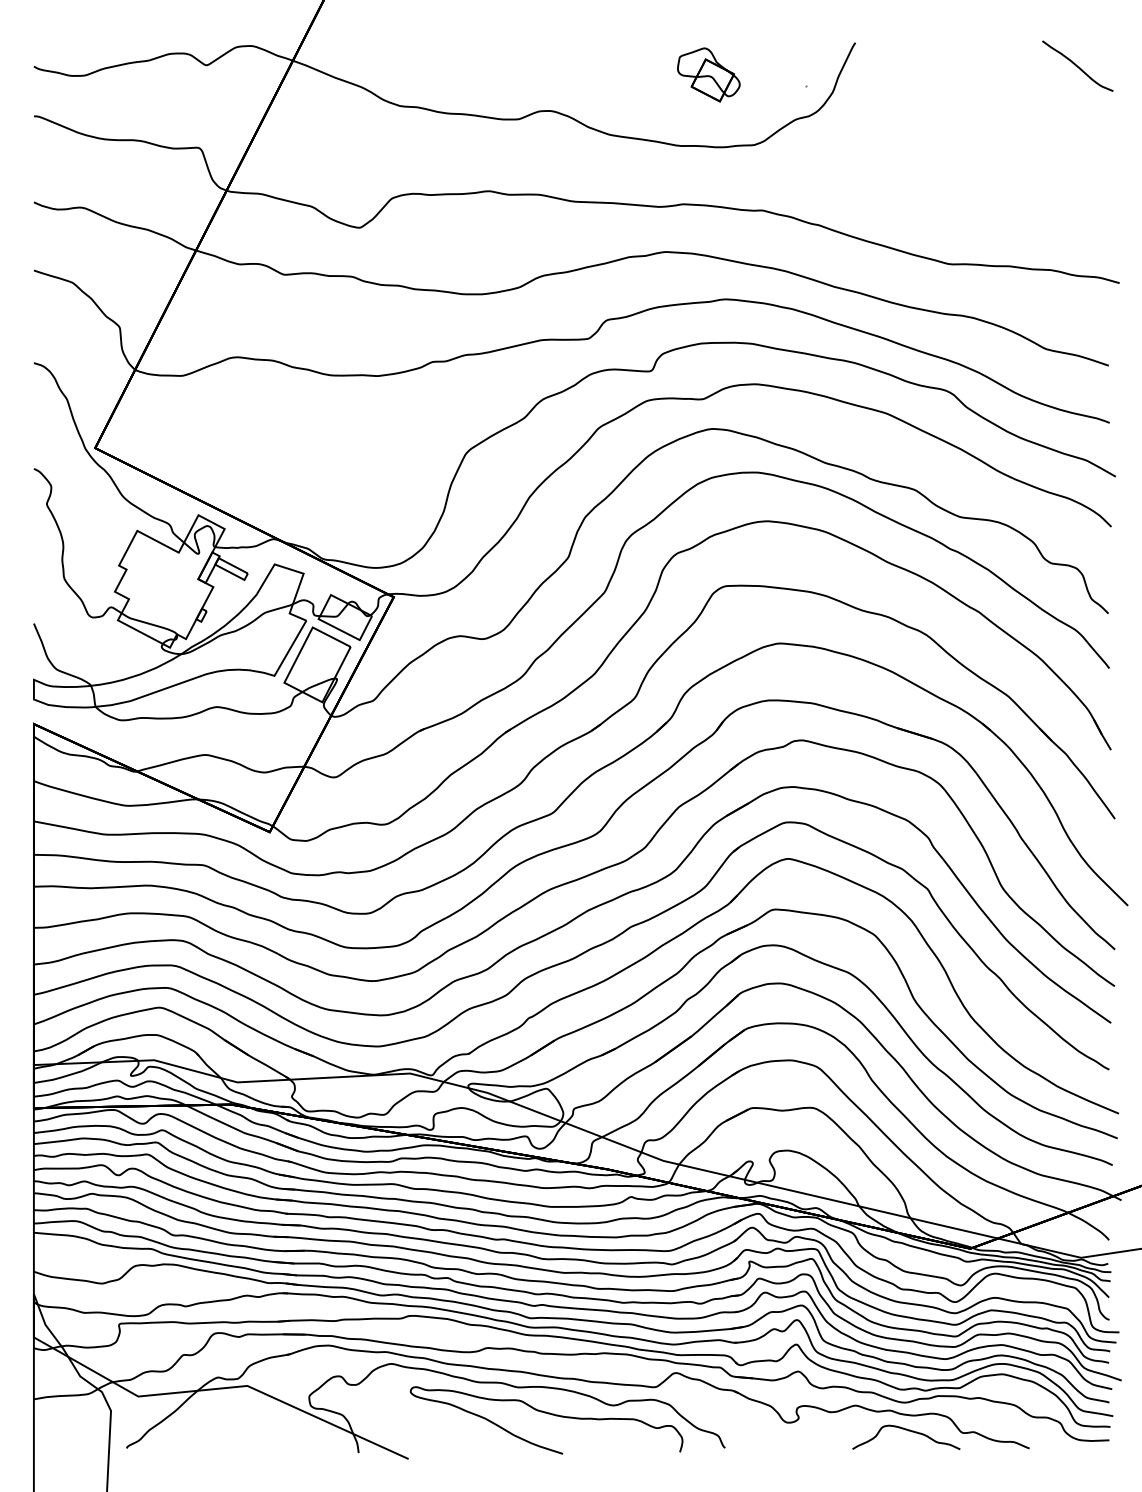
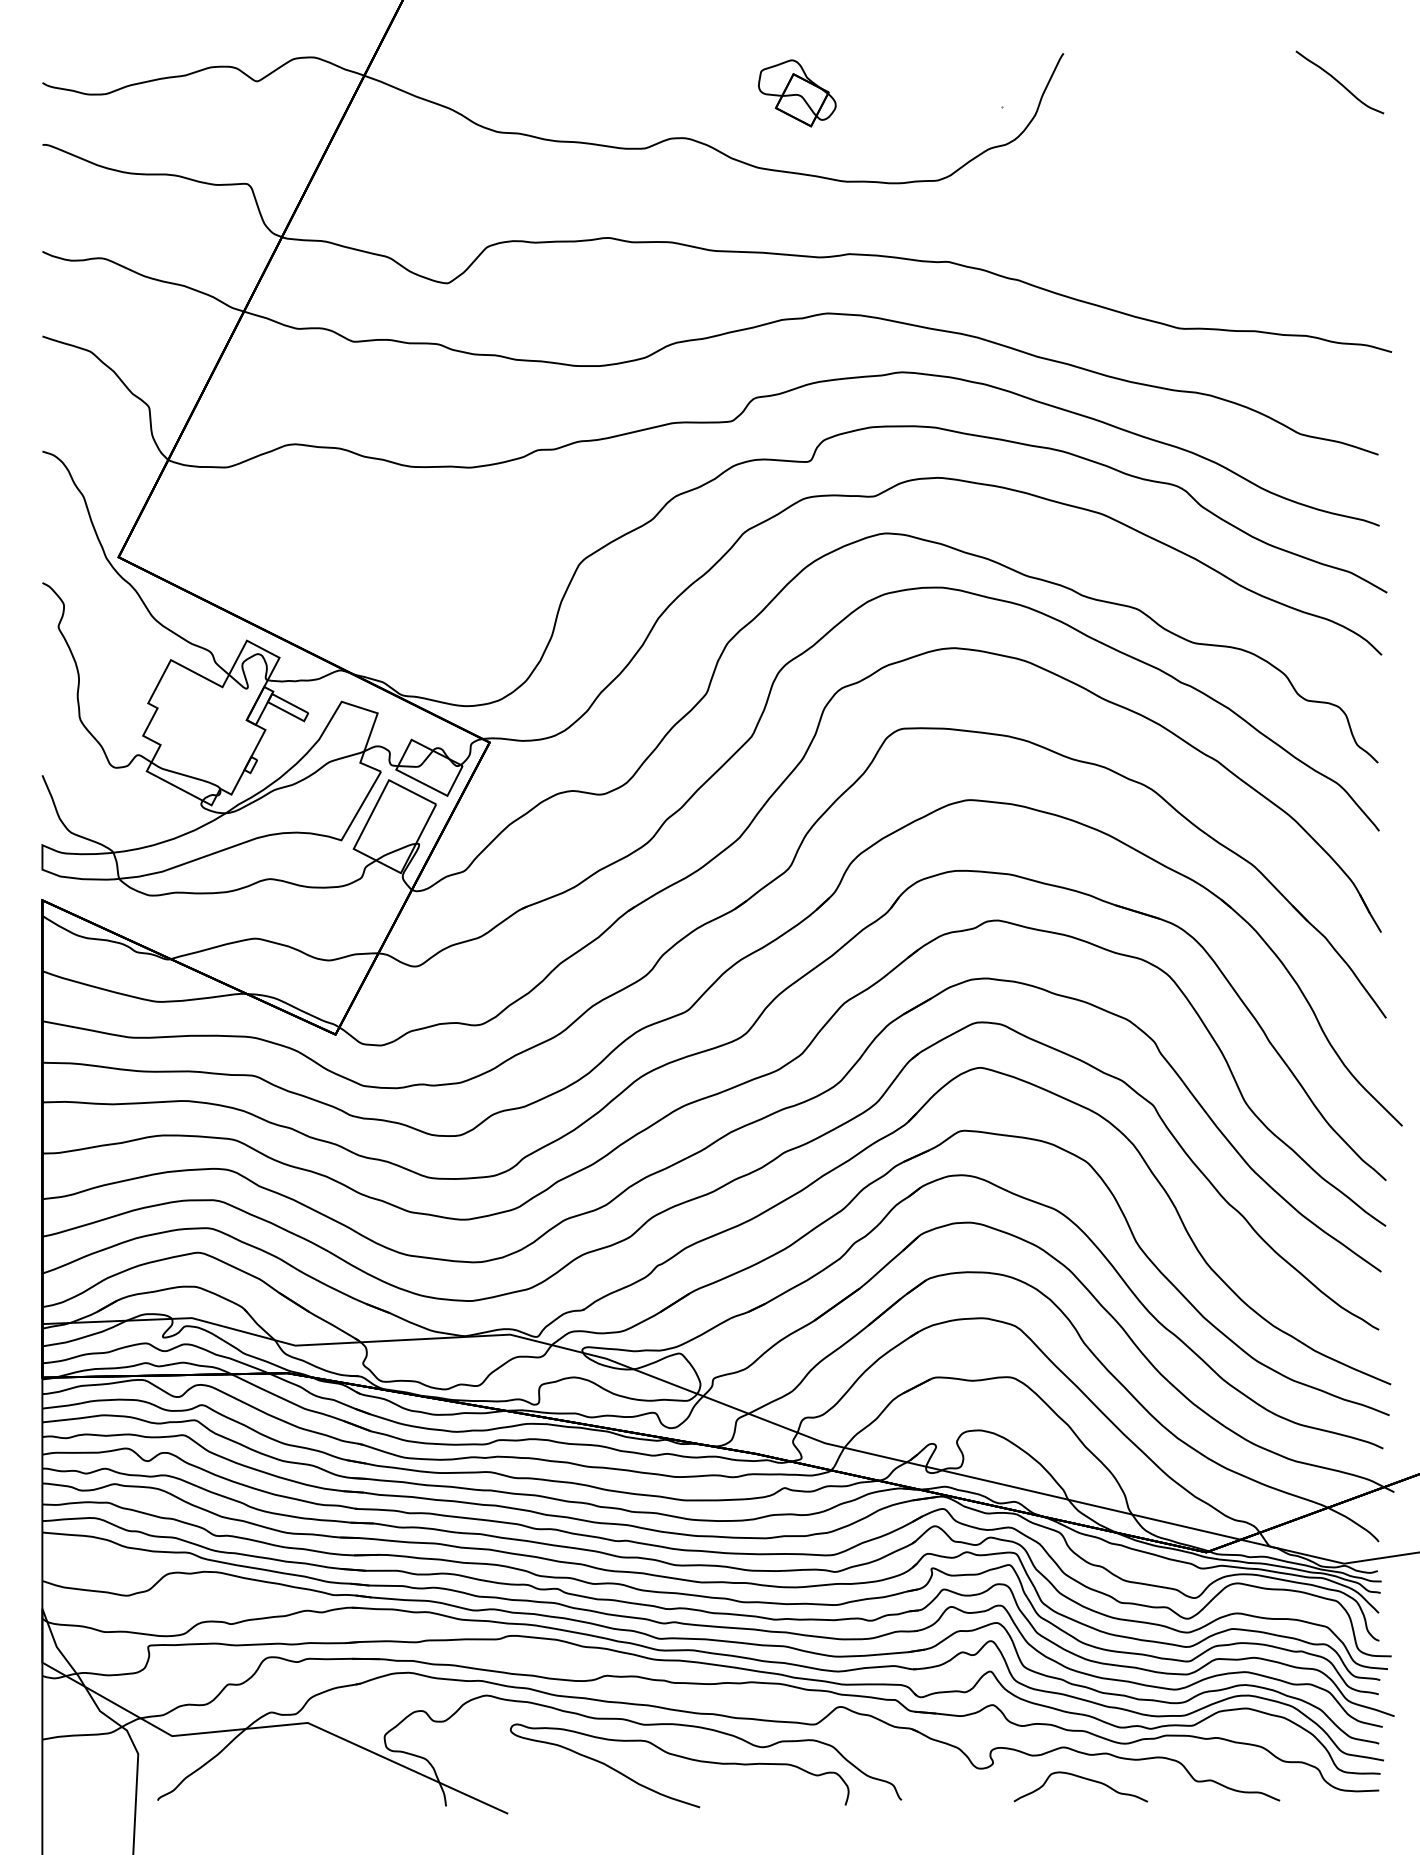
part: (708, 75) -> (797, 93), moved
curve: (906, 1430) -> (1081, 1778), moved

